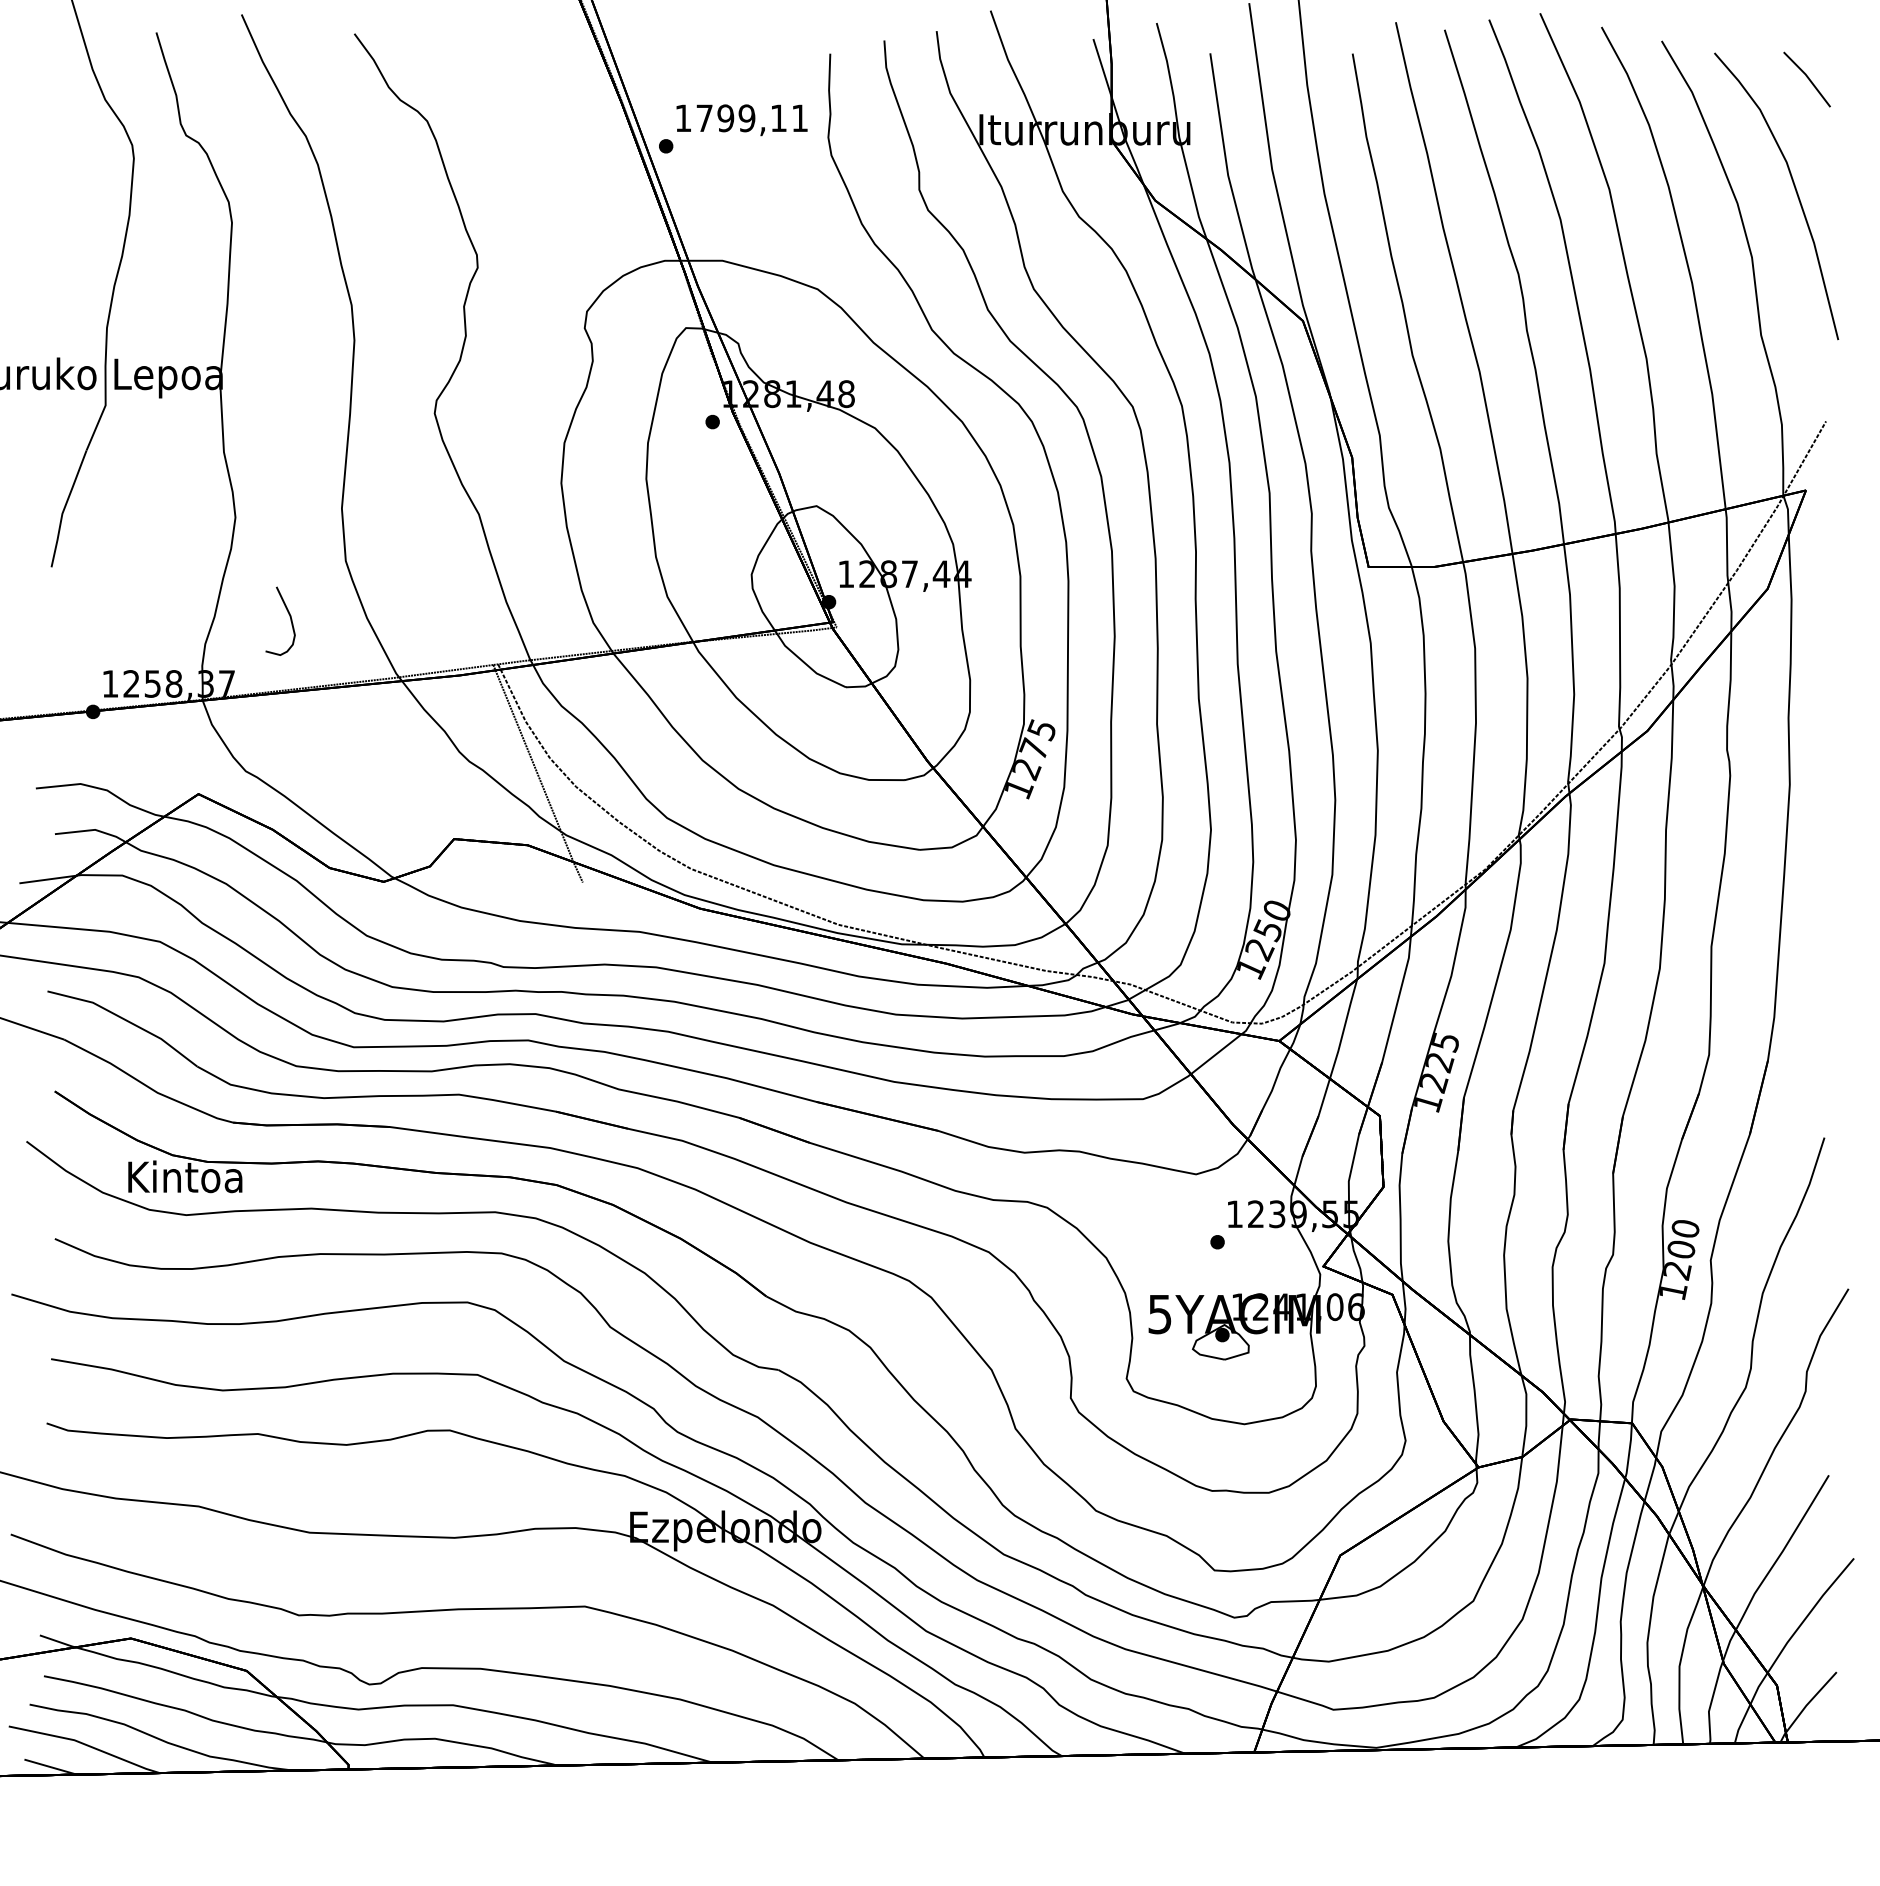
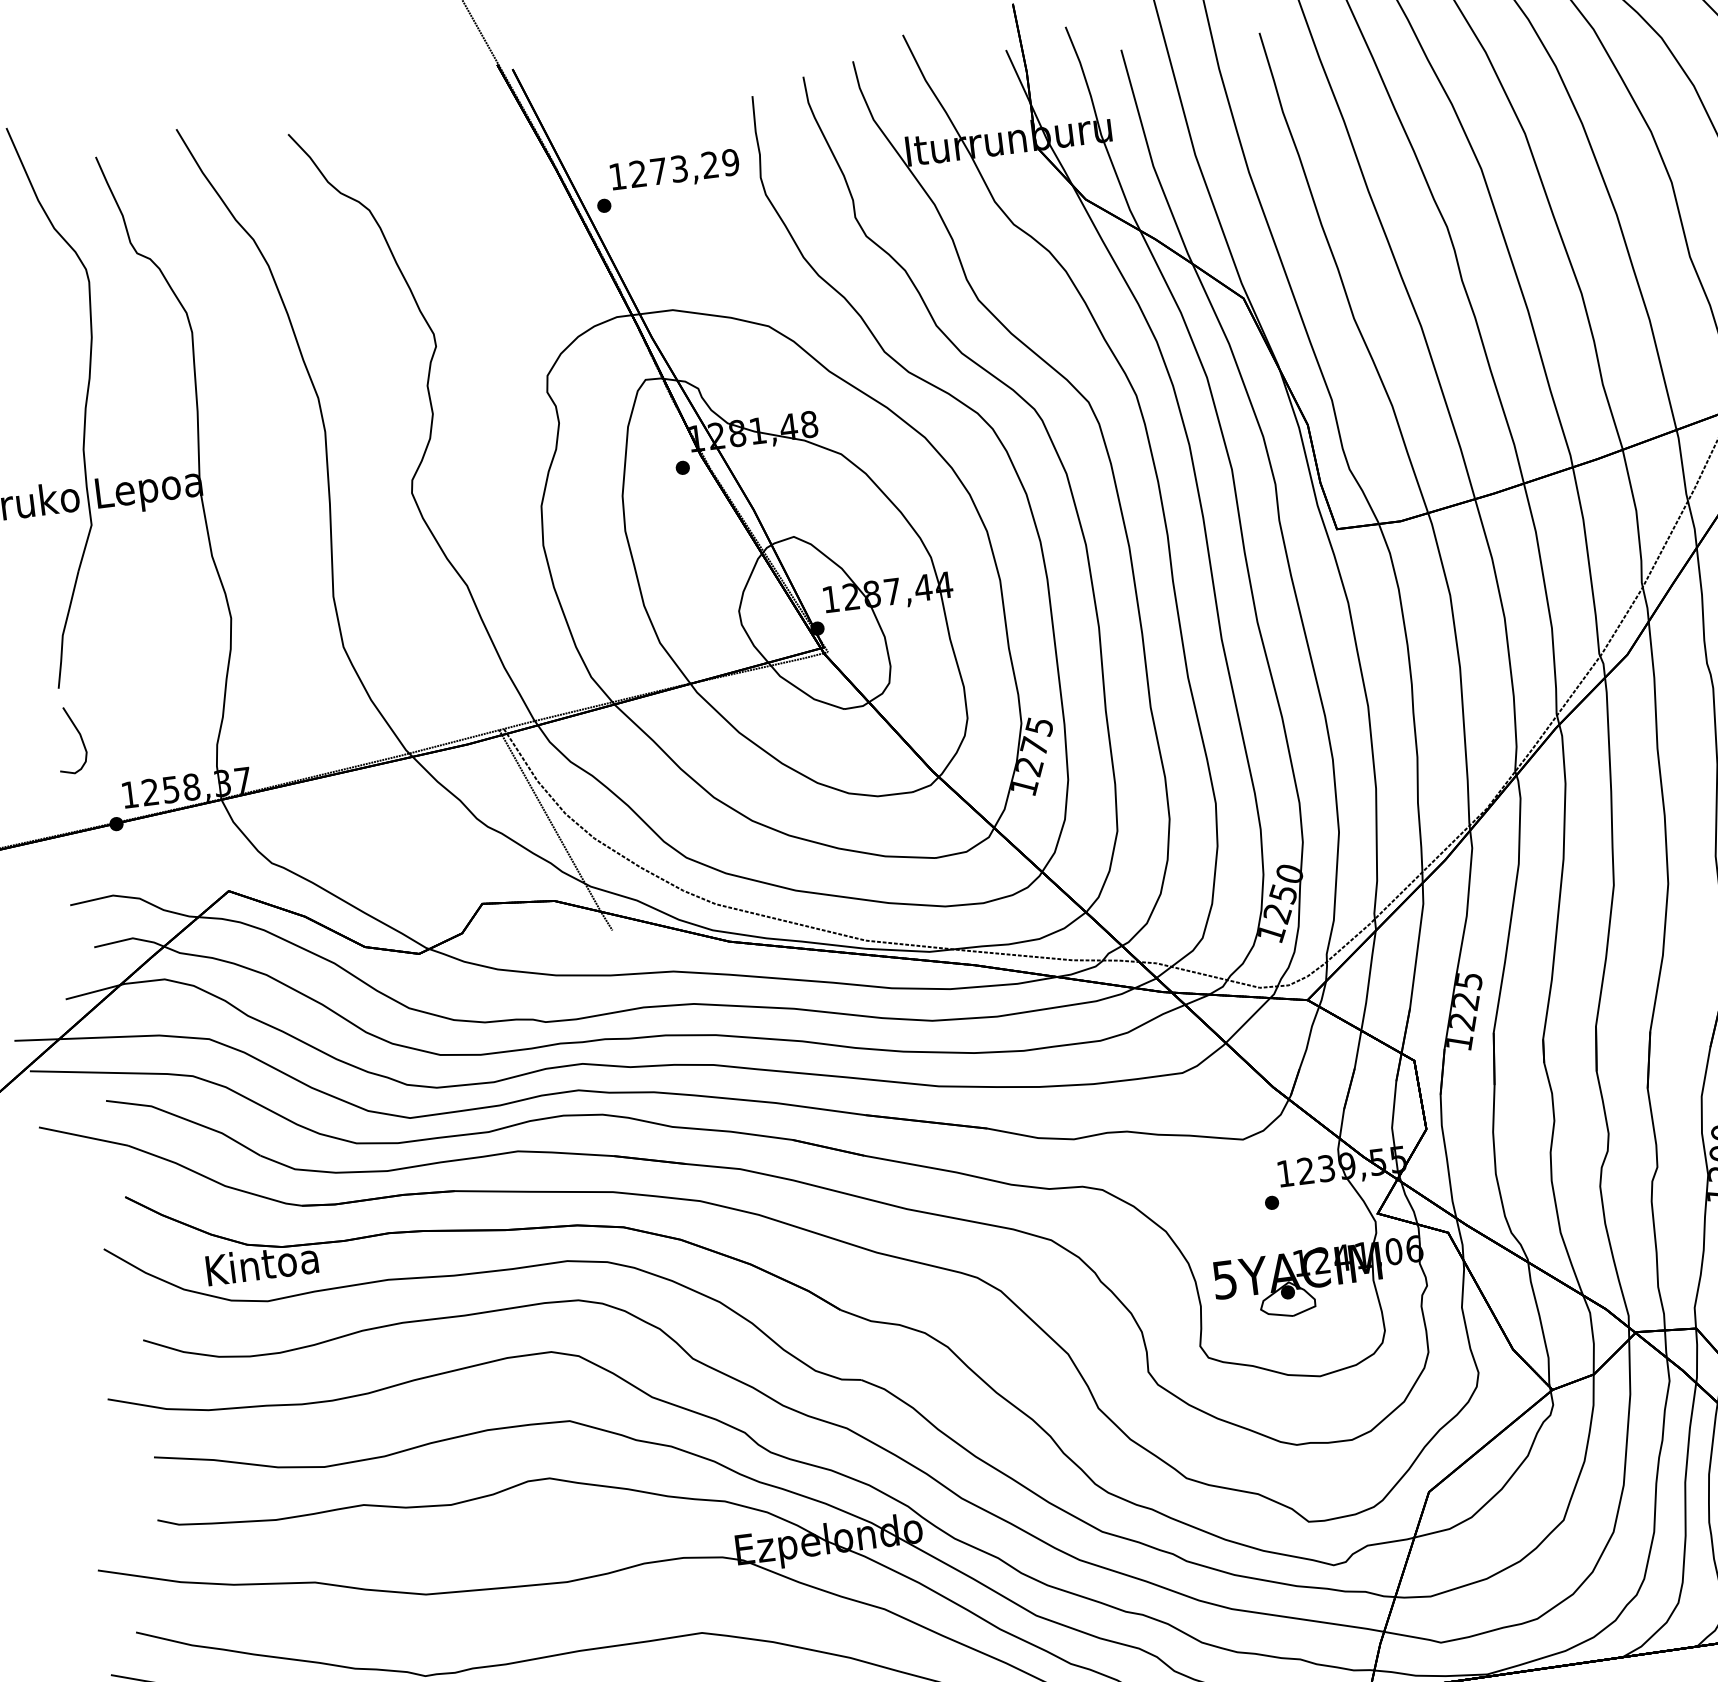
text: (752, 118) -> (684, 168), 1799,11 -> 1273,29
curve: (289, 616) -> (79, 734), moved

